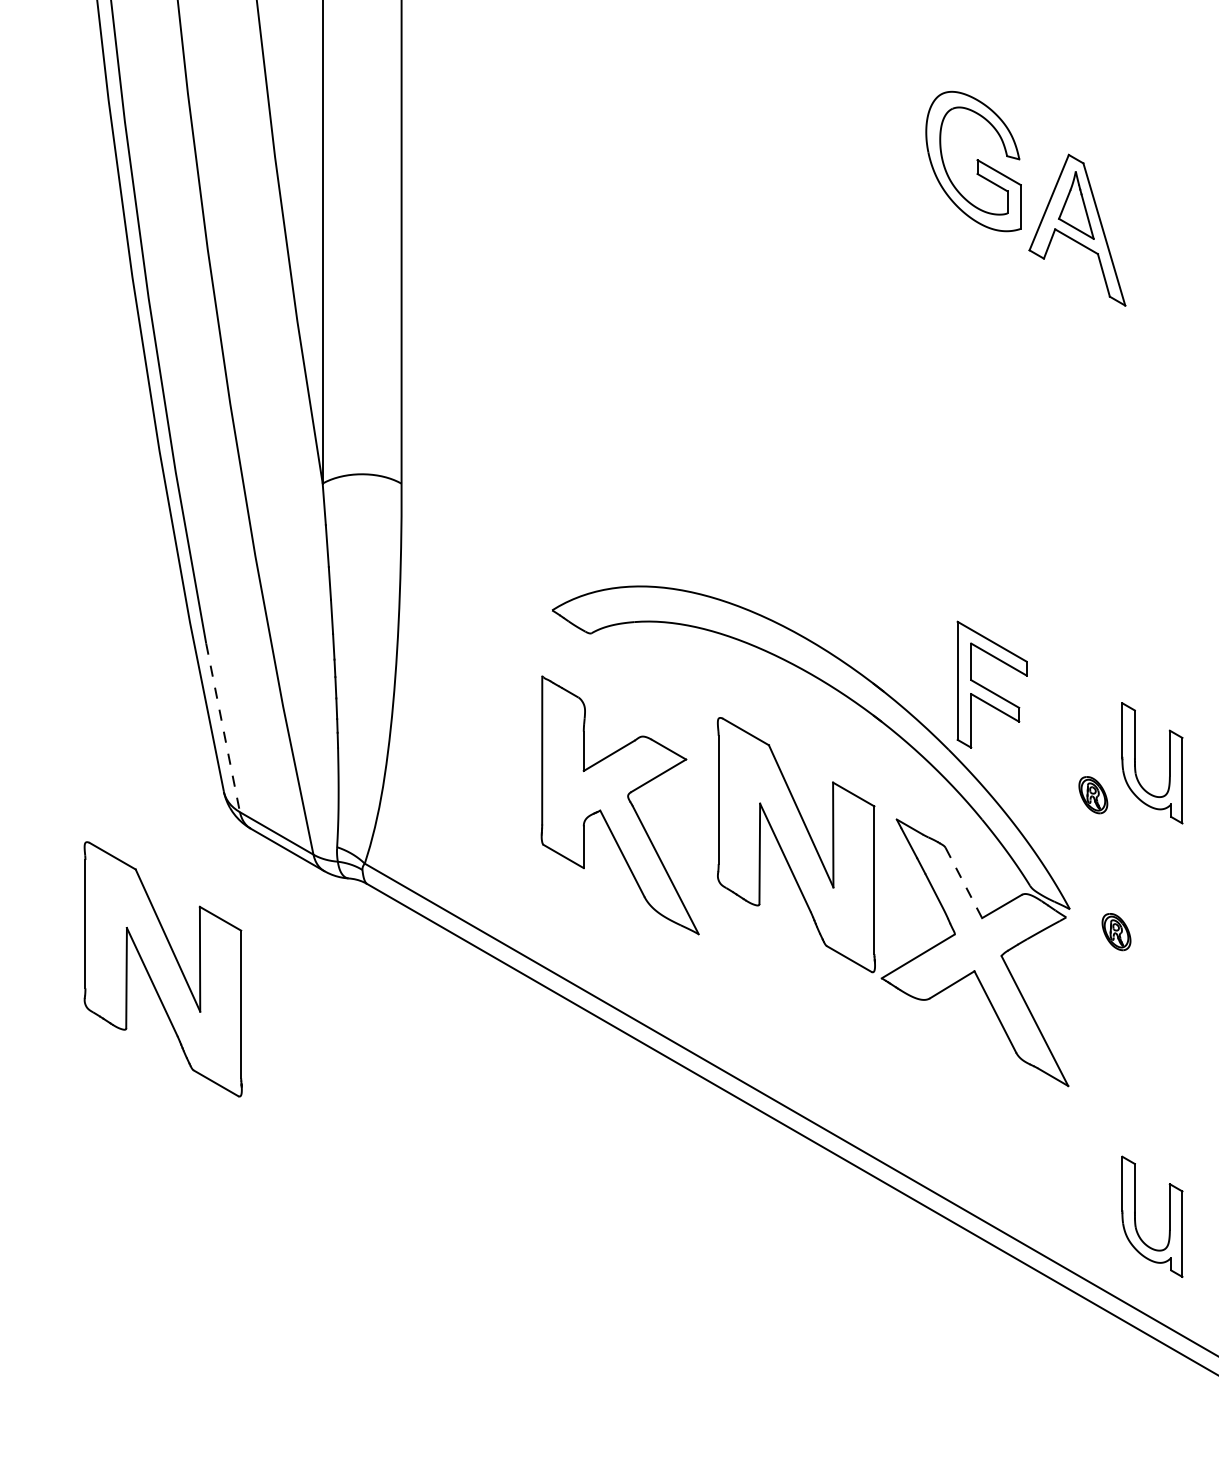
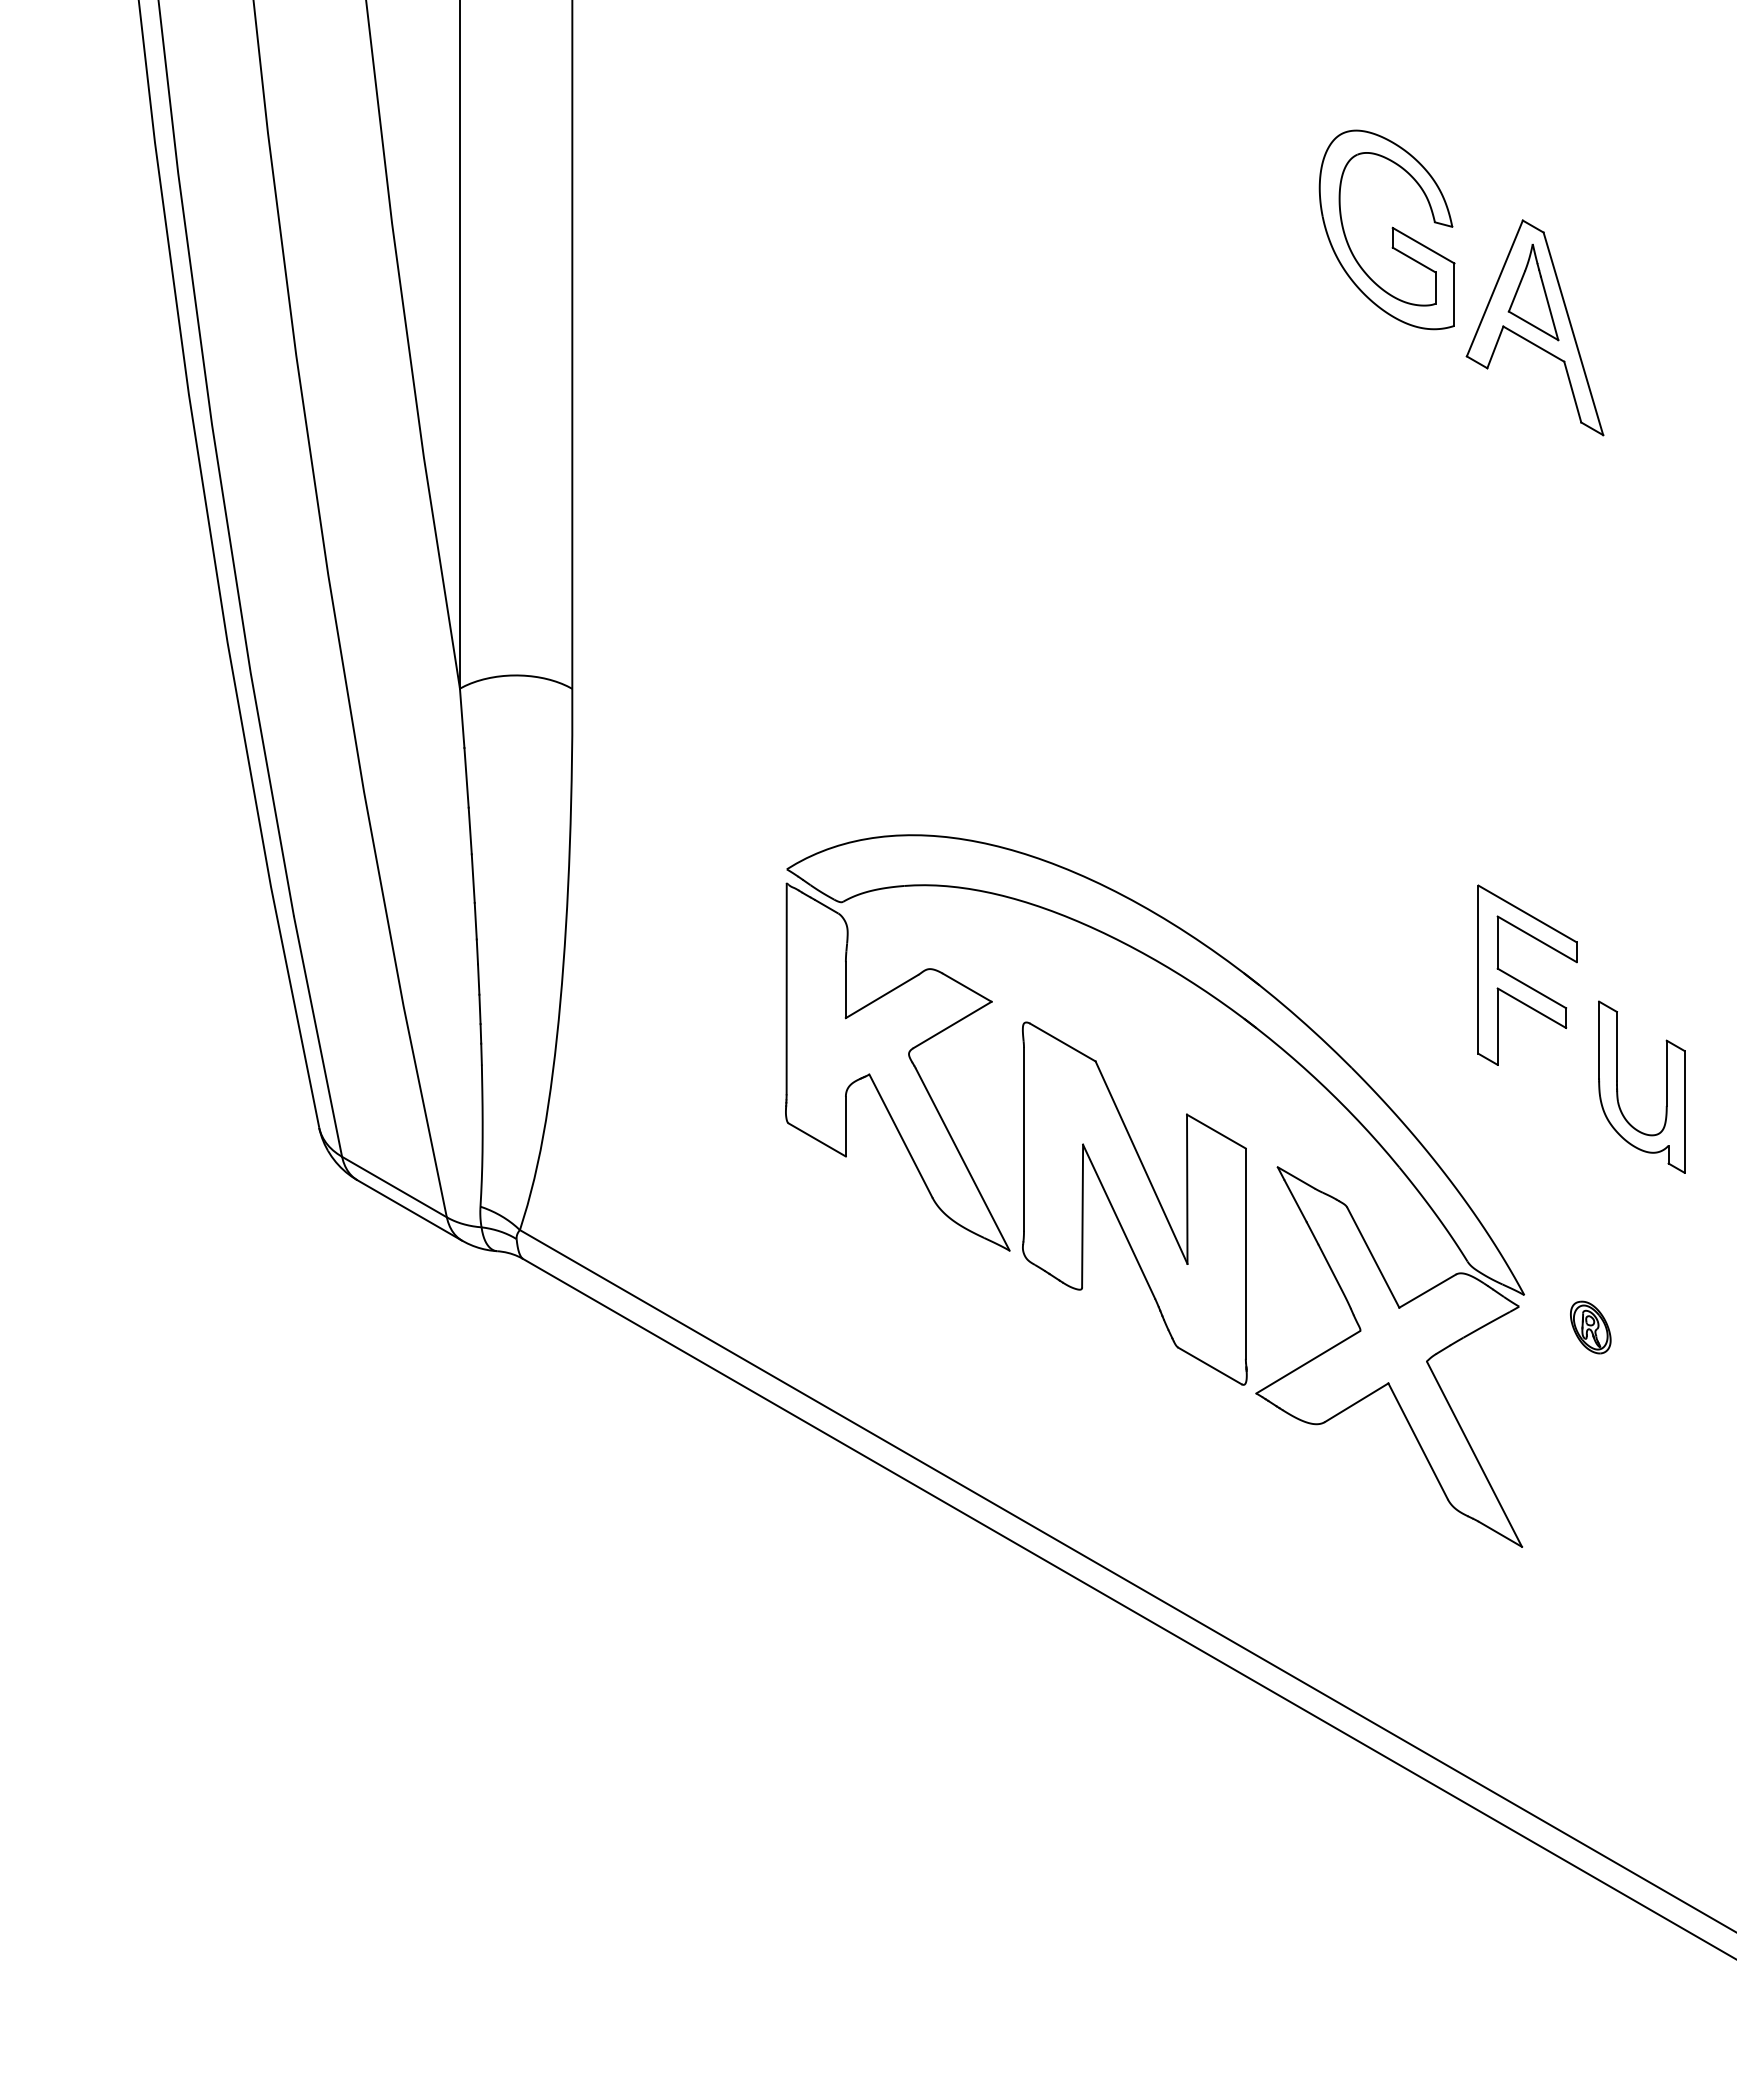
part: (988, 689) -> (1522, 981), moved
line: (223, 728) -> (318, 1037), dashed -> solid
part: (1093, 795) -> (1557, 1132), removed
part: (620, 804) -> (897, 1066), moved
line: (964, 883) -> (1373, 1258), dashed -> solid
part: (163, 969) -> (232, 1380), removed
part: (1136, 1219) -> (1618, 1737), removed

